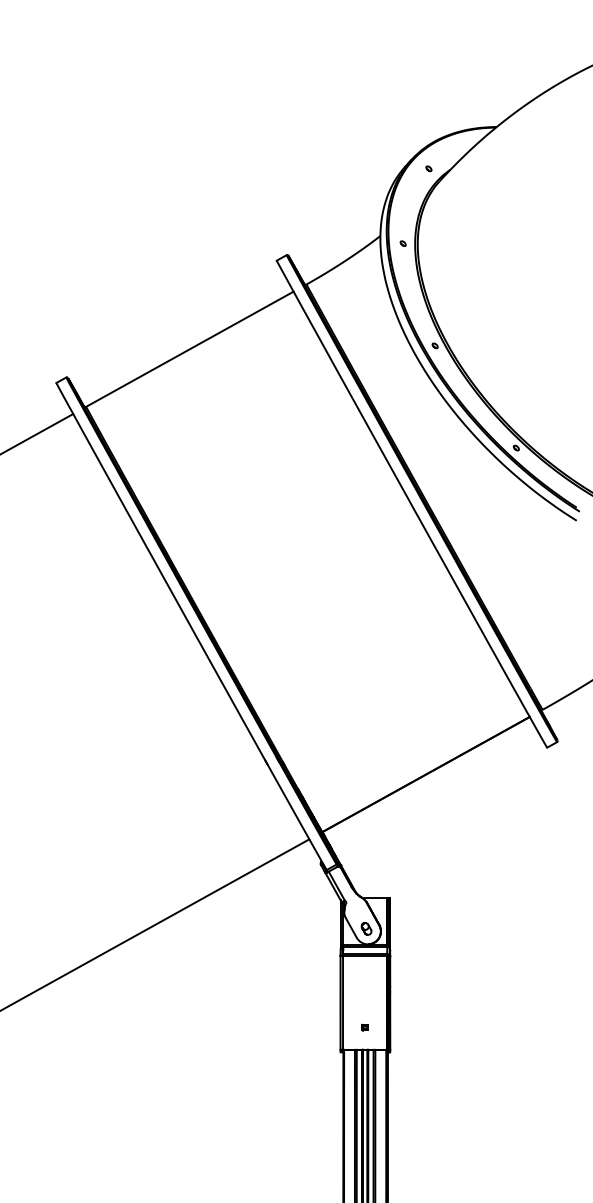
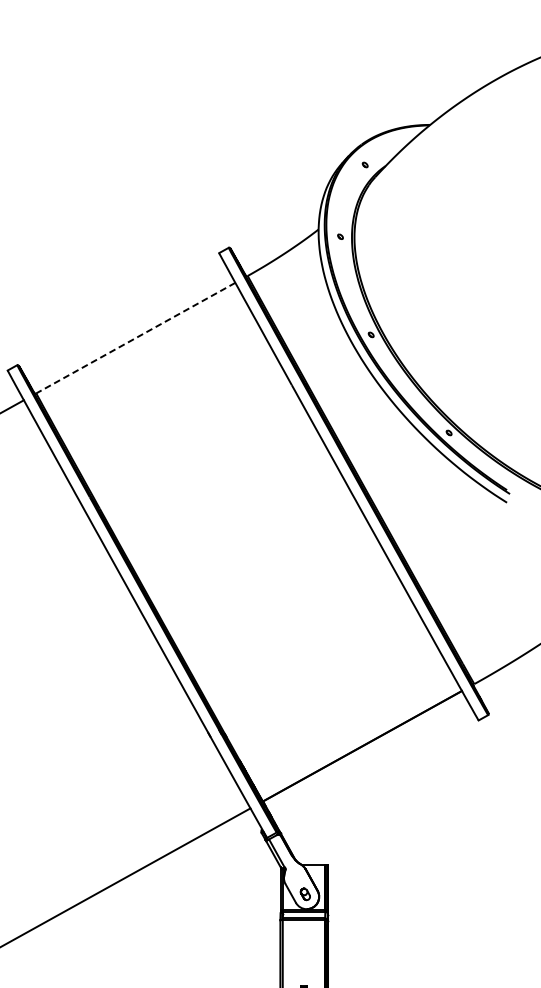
line: (189, 349) -> (135, 338), solid -> dashed

